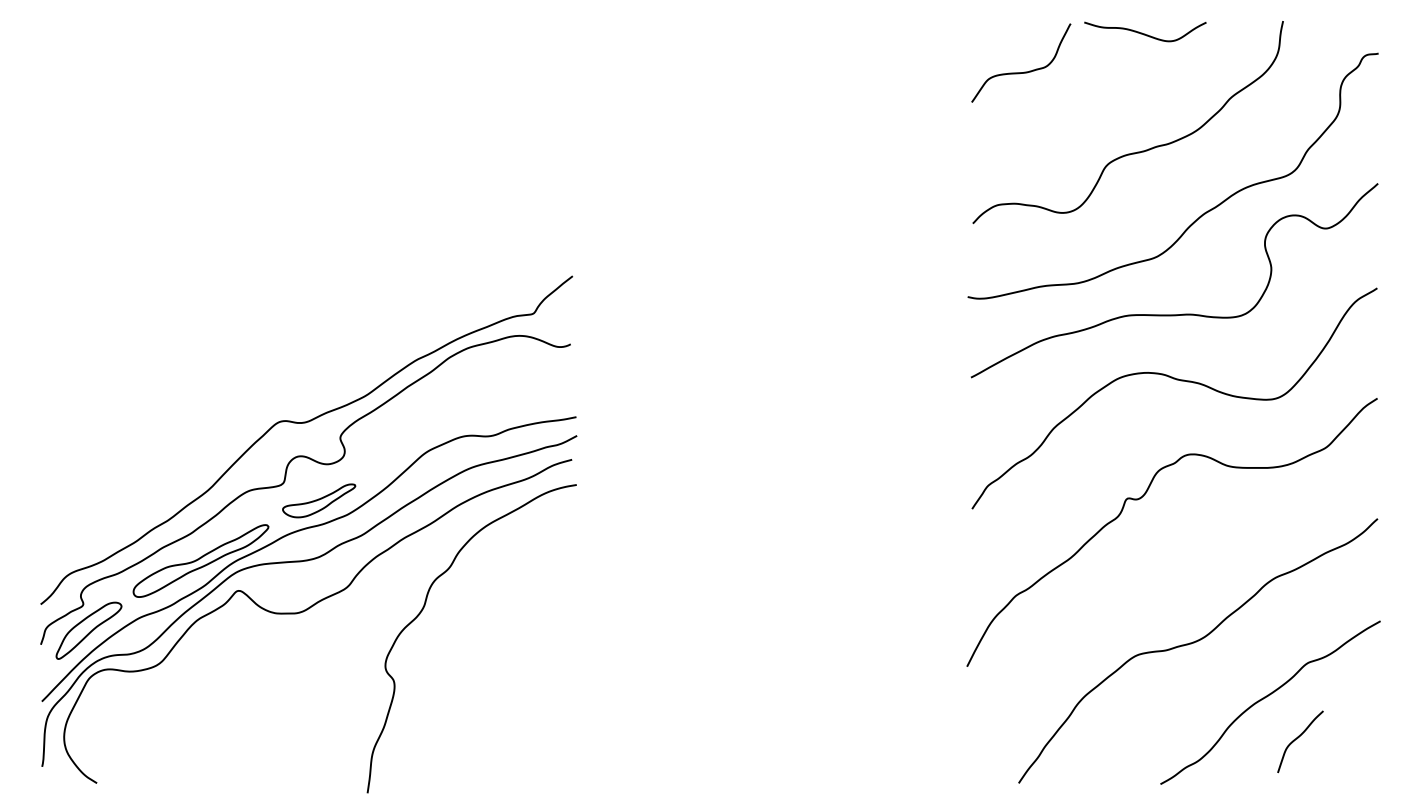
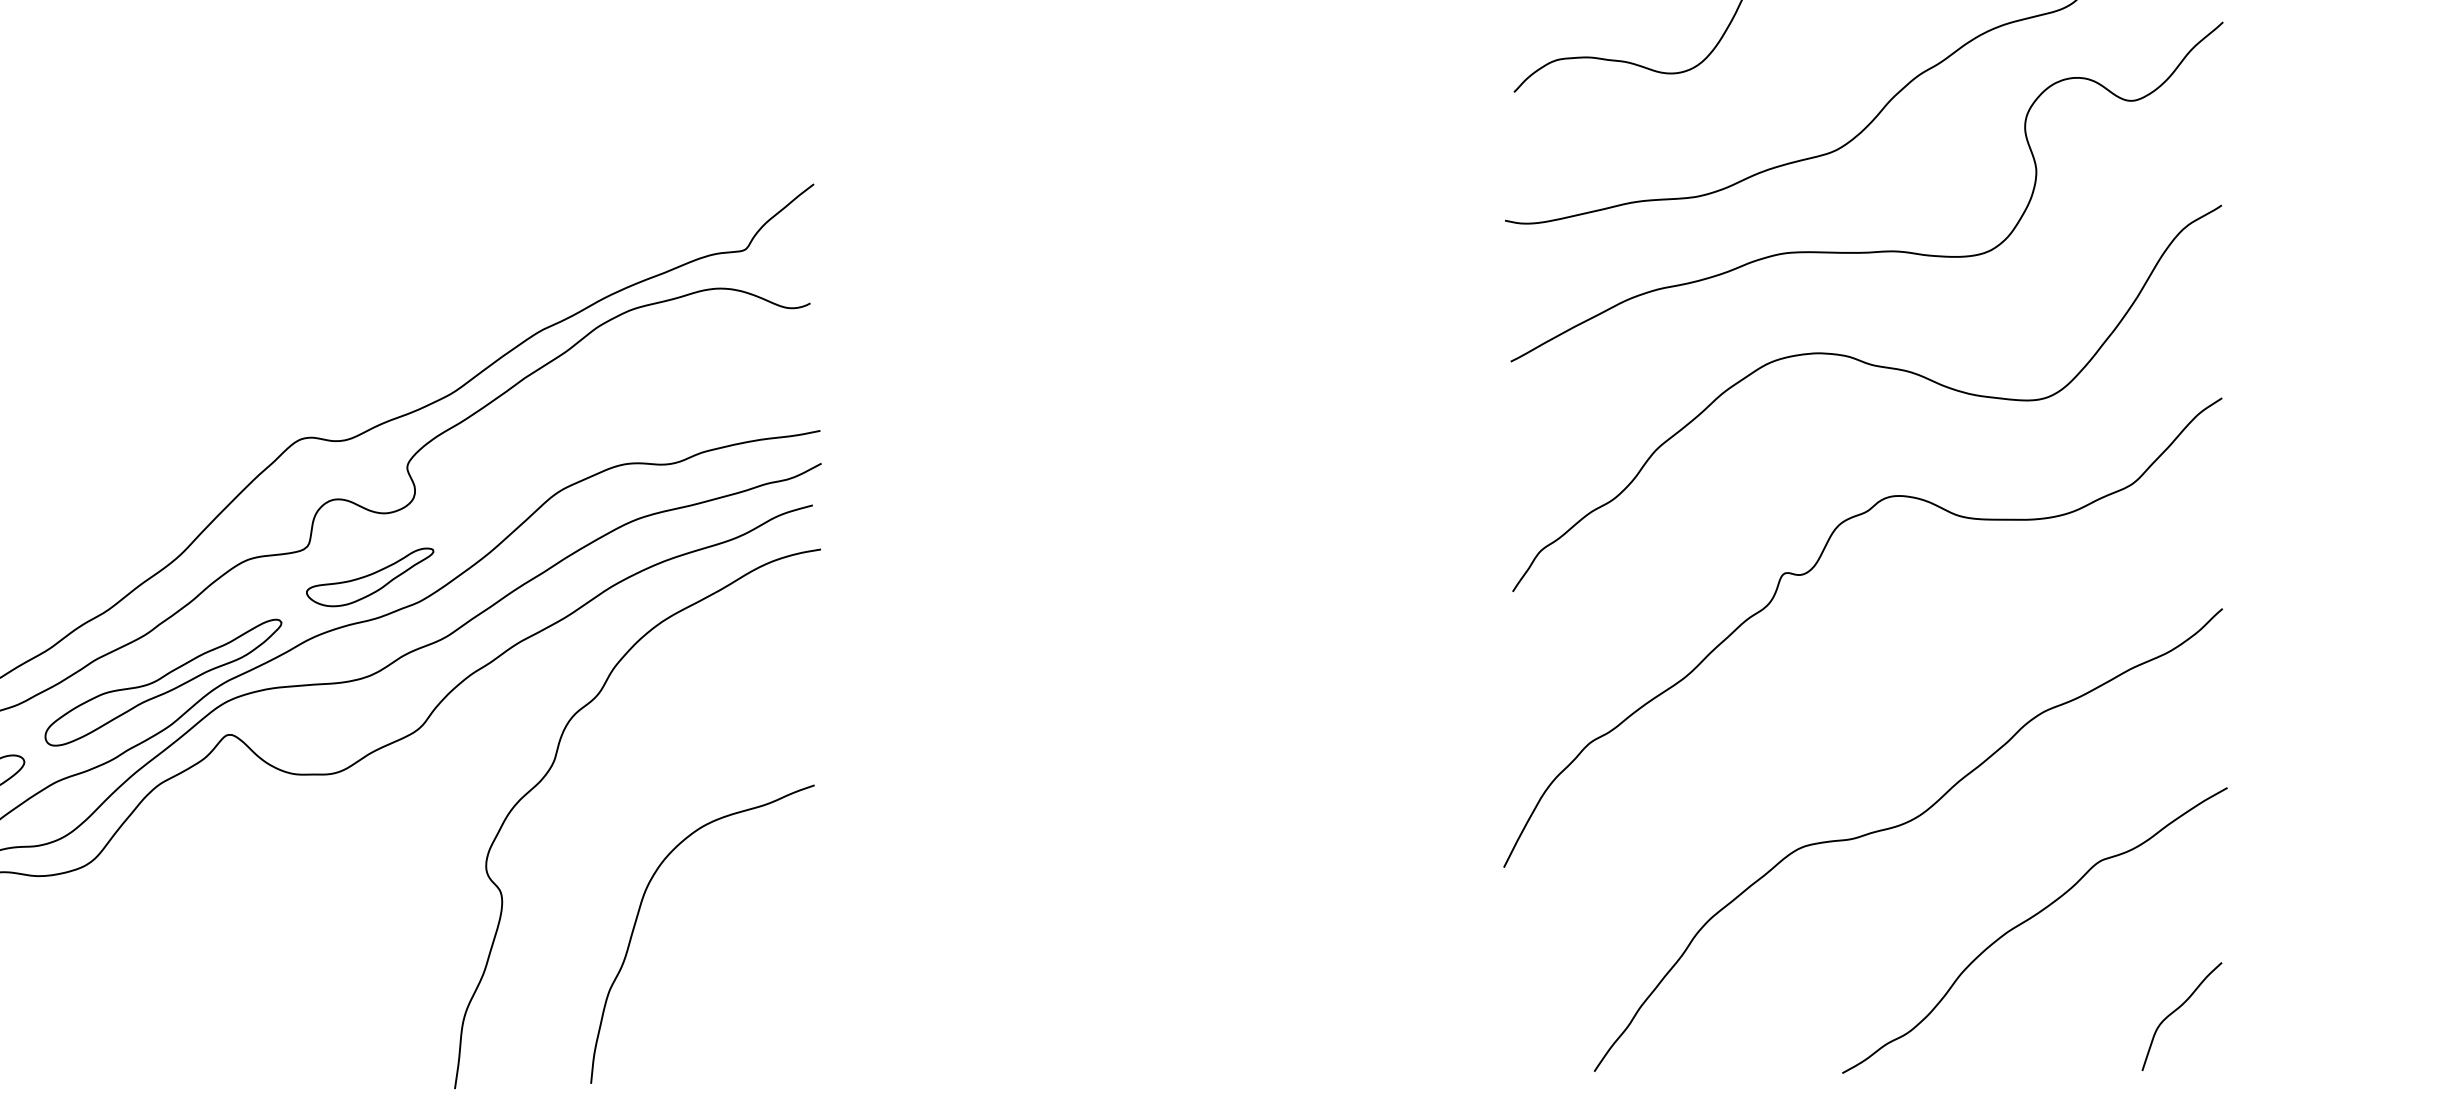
curve: (473, 693) -> (640, 914), added
curve: (1298, 738) -> (2178, 1010), moved

